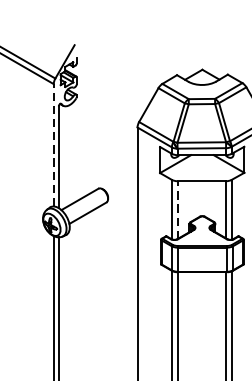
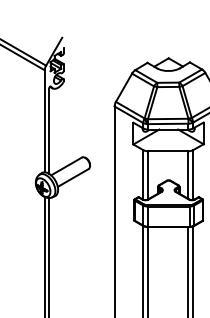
line: (53, 145) -> (44, 121), dashed -> solid
line: (176, 209) -> (147, 174), dashed -> solid

